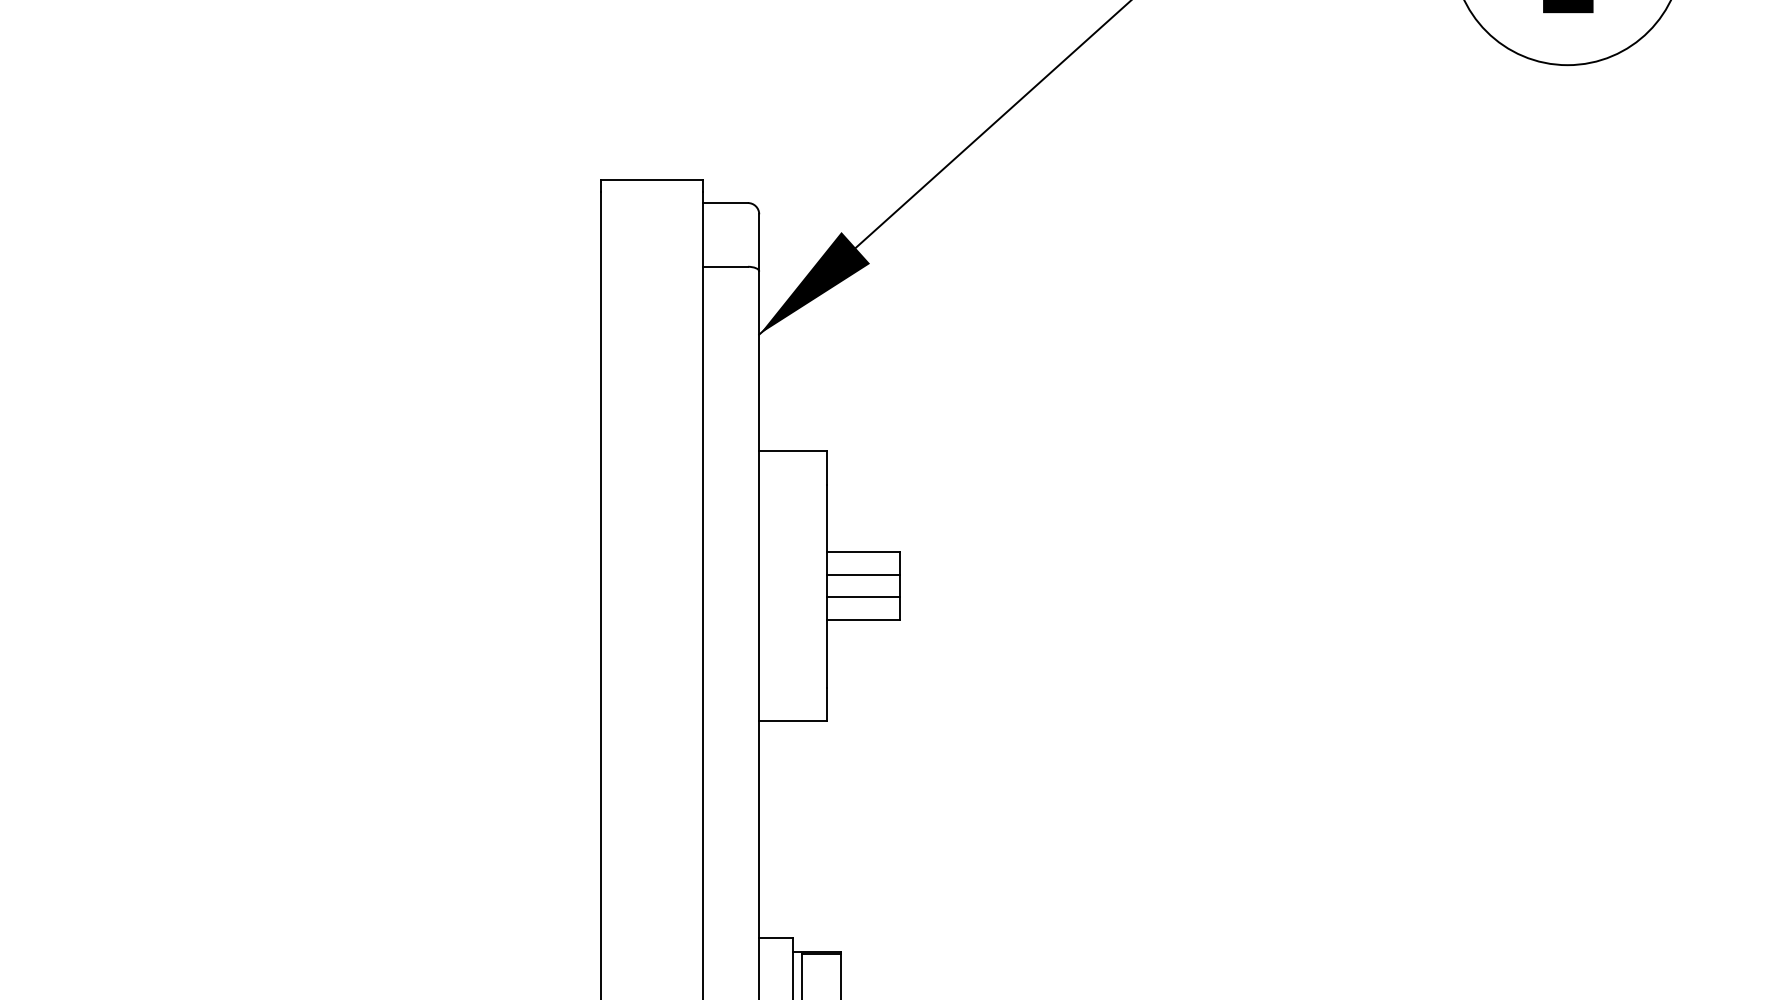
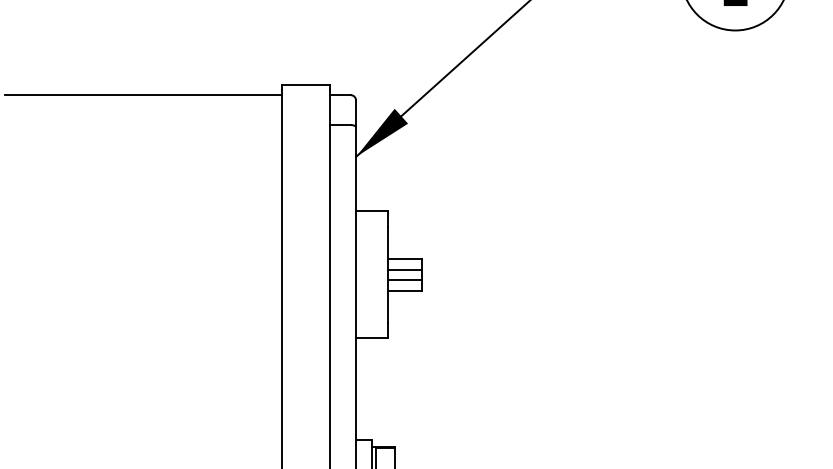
line: (306, 203) -> (143, 95), added

